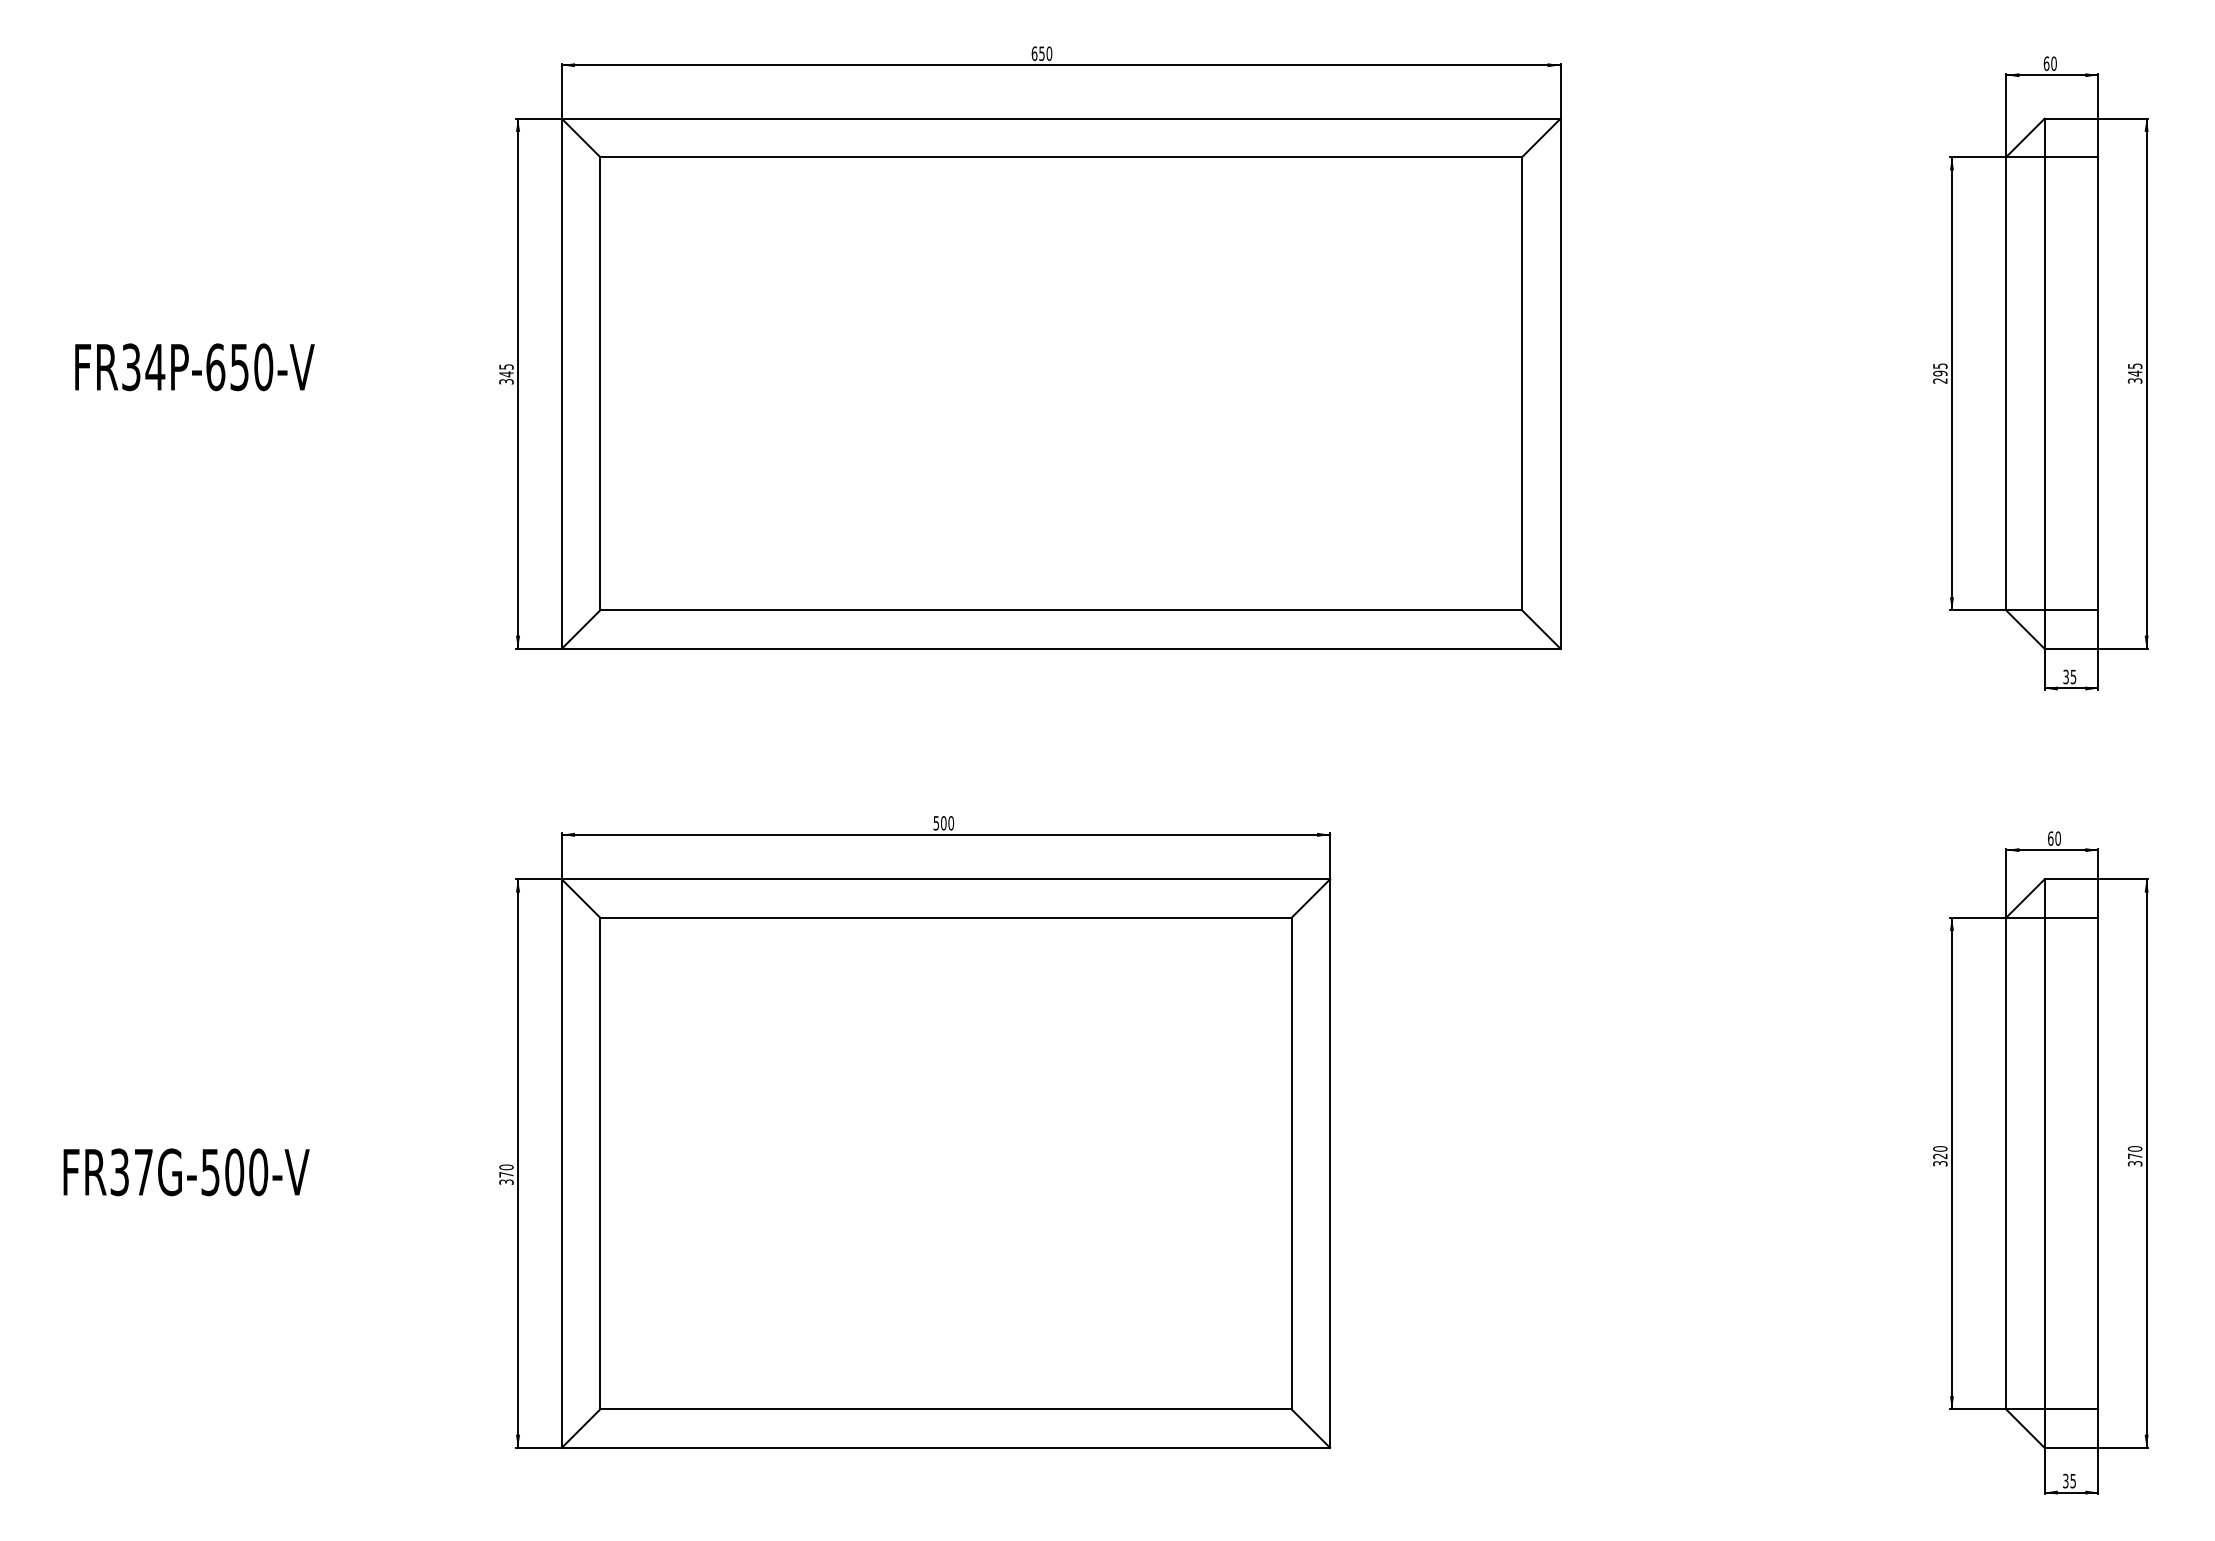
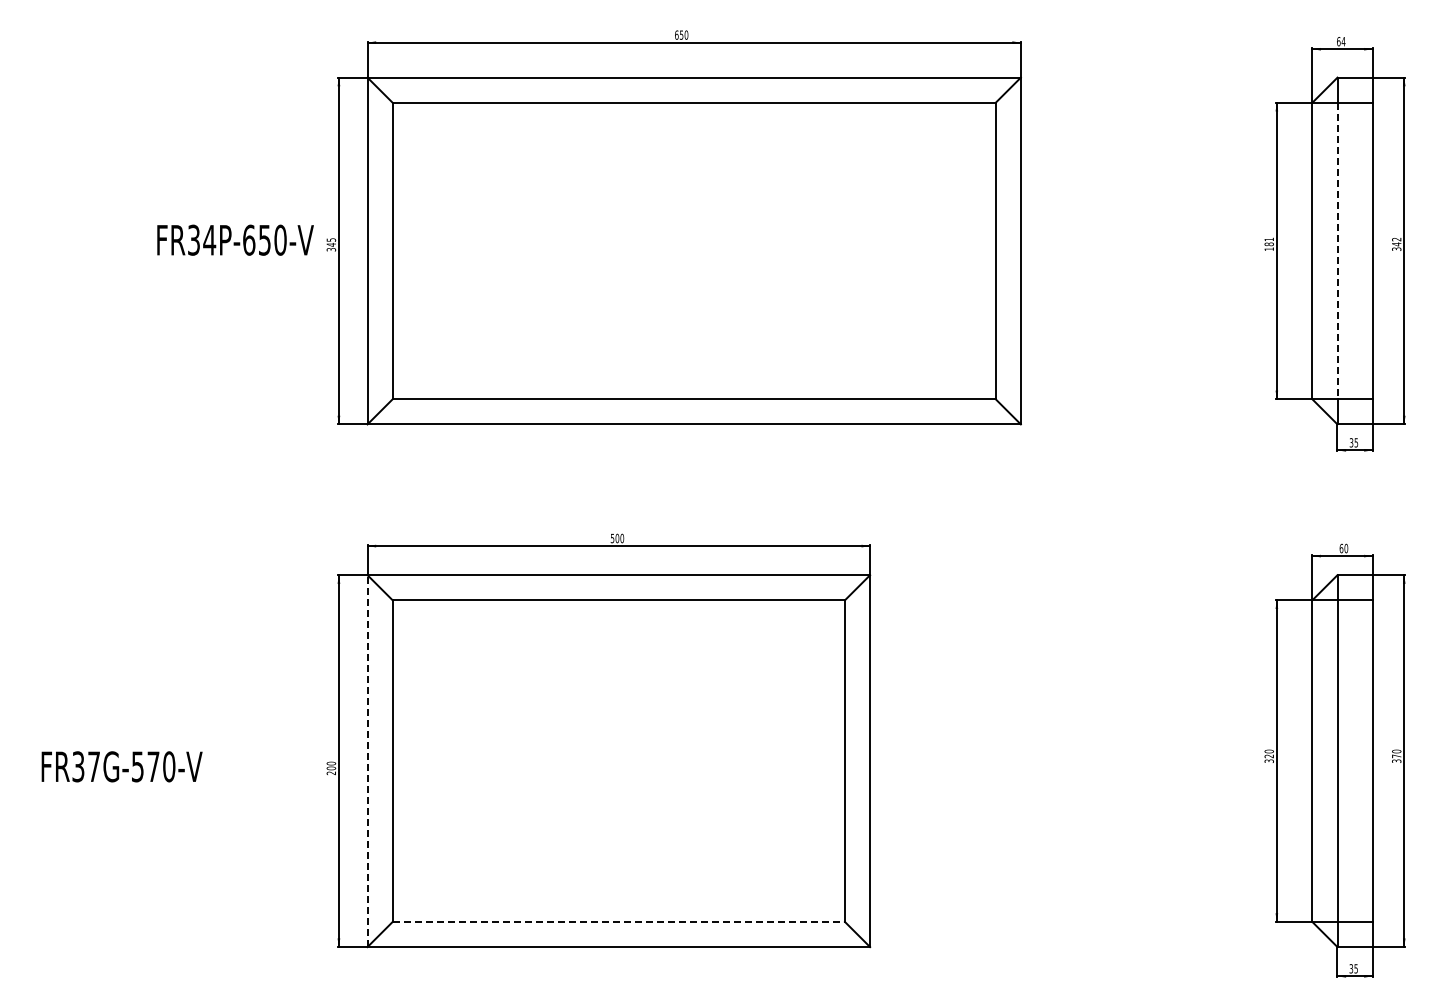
text: (2053, 63) -> (1343, 41), 60 -> 64
text: (194, 366) -> (235, 239), moved
text: (2134, 366) -> (1396, 239), 345 -> 342
text: (1939, 372) -> (1268, 243), 295 -> 181
line: (2044, 384) -> (1337, 251), solid -> dashed
line: (561, 1164) -> (367, 761), solid -> dashed
text: (234, 1171) -> (153, 766), FR37G-500-V -> FR37G-570-V
text: (506, 1177) -> (331, 770), 370 -> 200
line: (946, 1408) -> (619, 921), solid -> dashed

